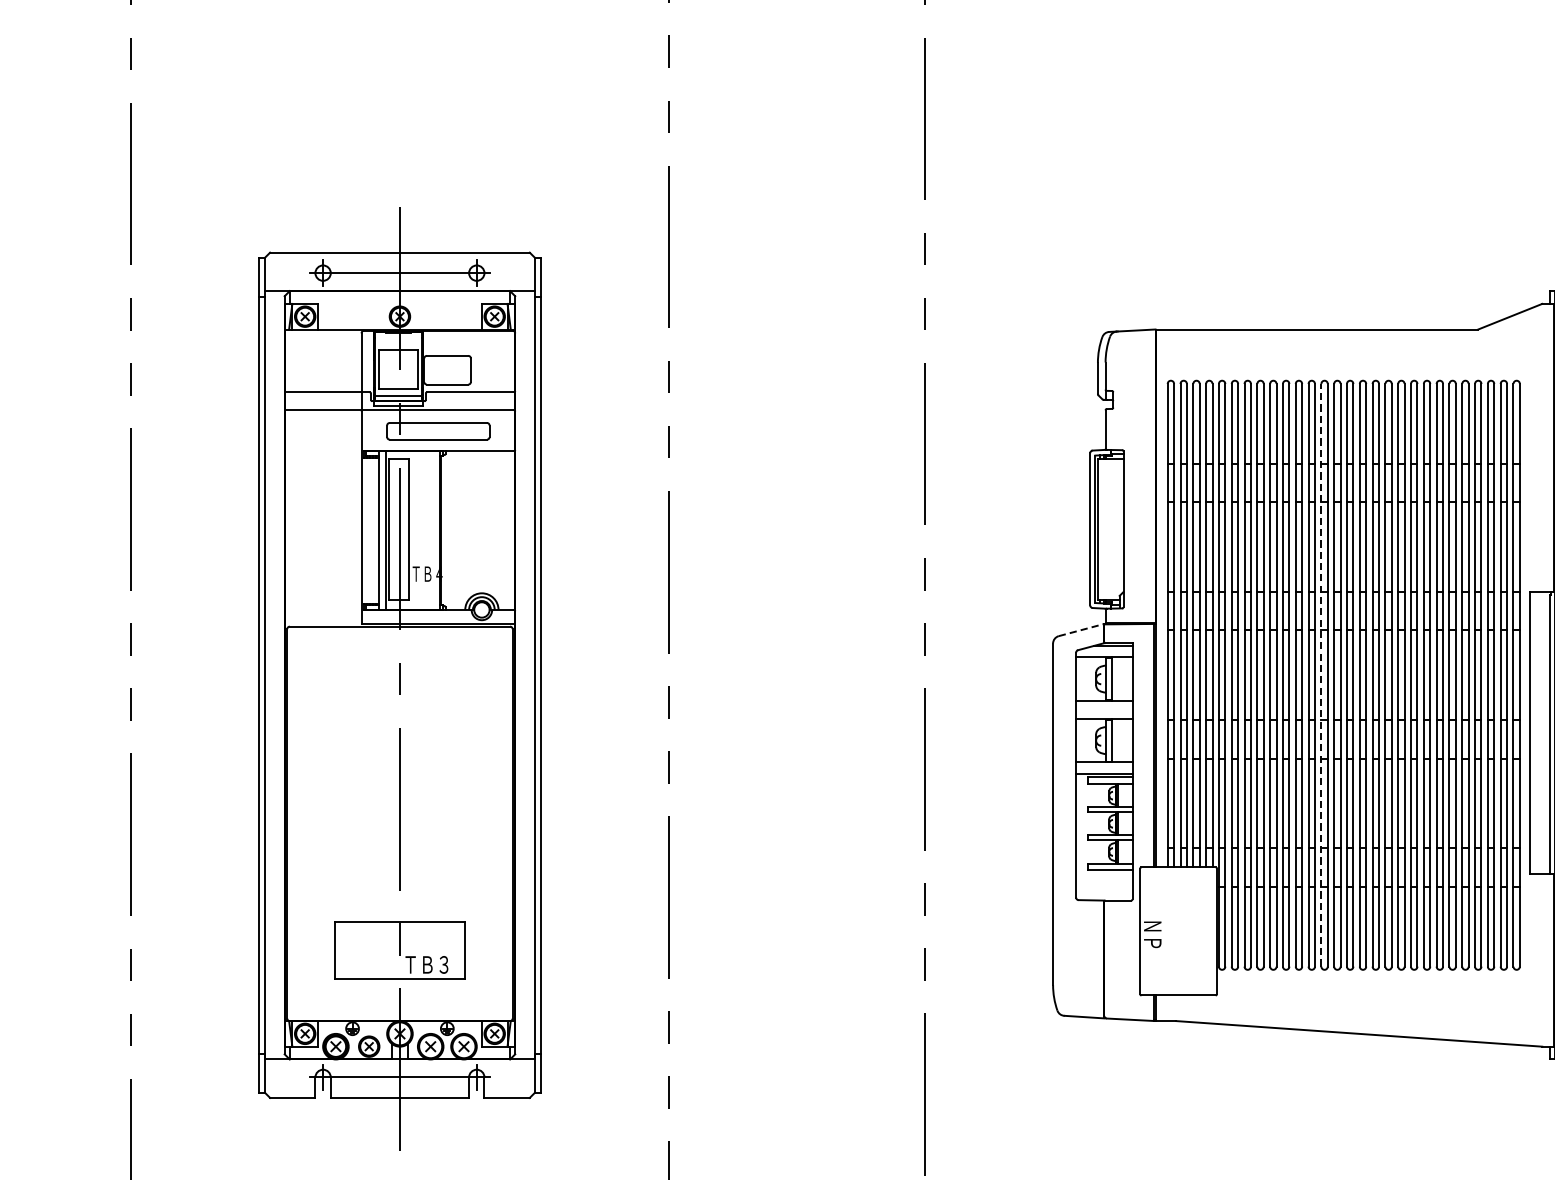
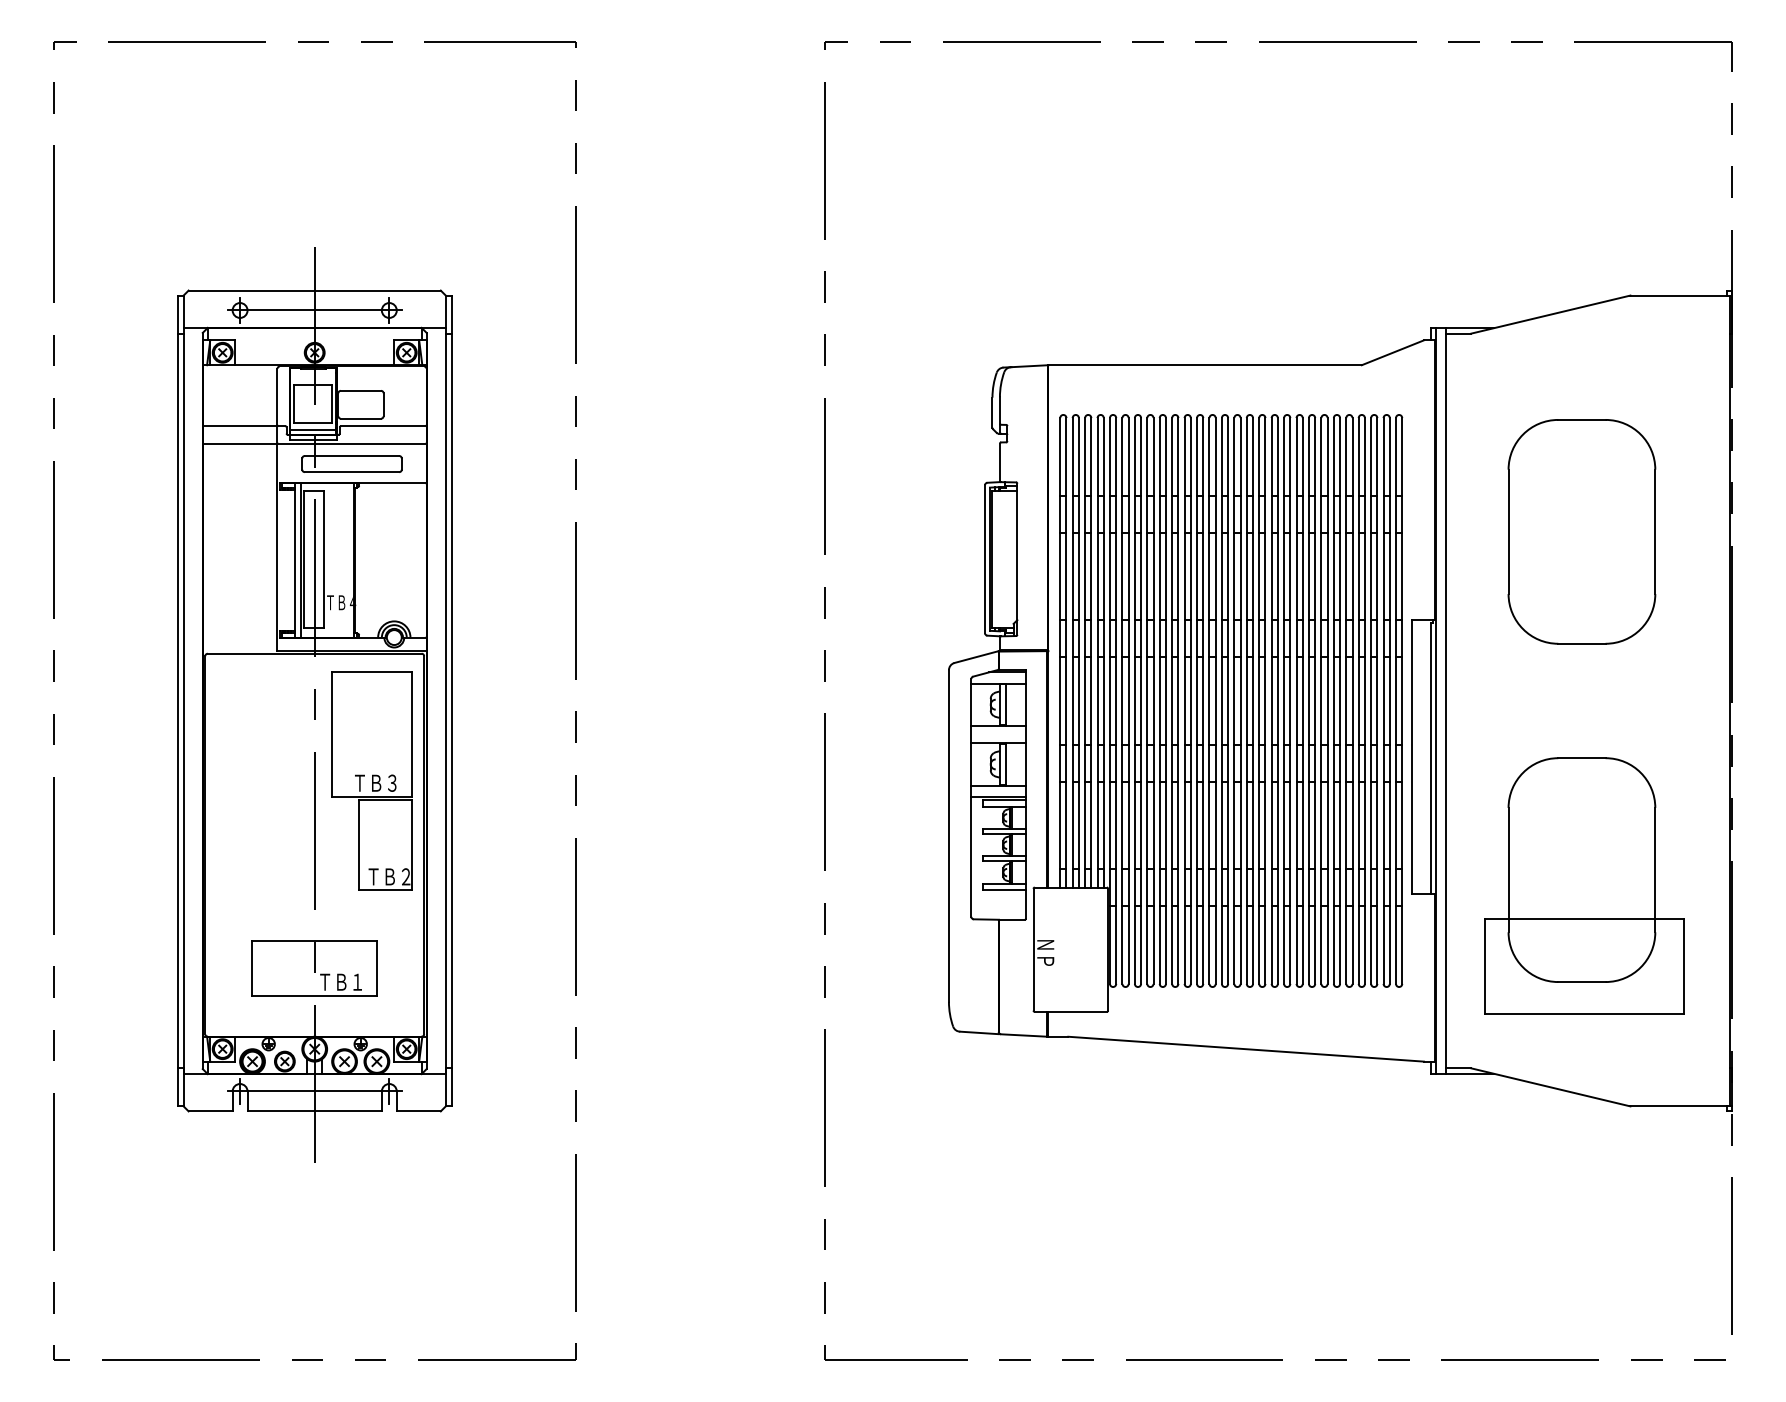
line: (1081, 630) -> (976, 657), dashed -> solid
line: (1321, 674) -> (1209, 700), dashed -> solid
part: (458, 757) -> (371, 780), added
text: (444, 964) -> (357, 981), ＴＢ３ -> ＴＢ１

